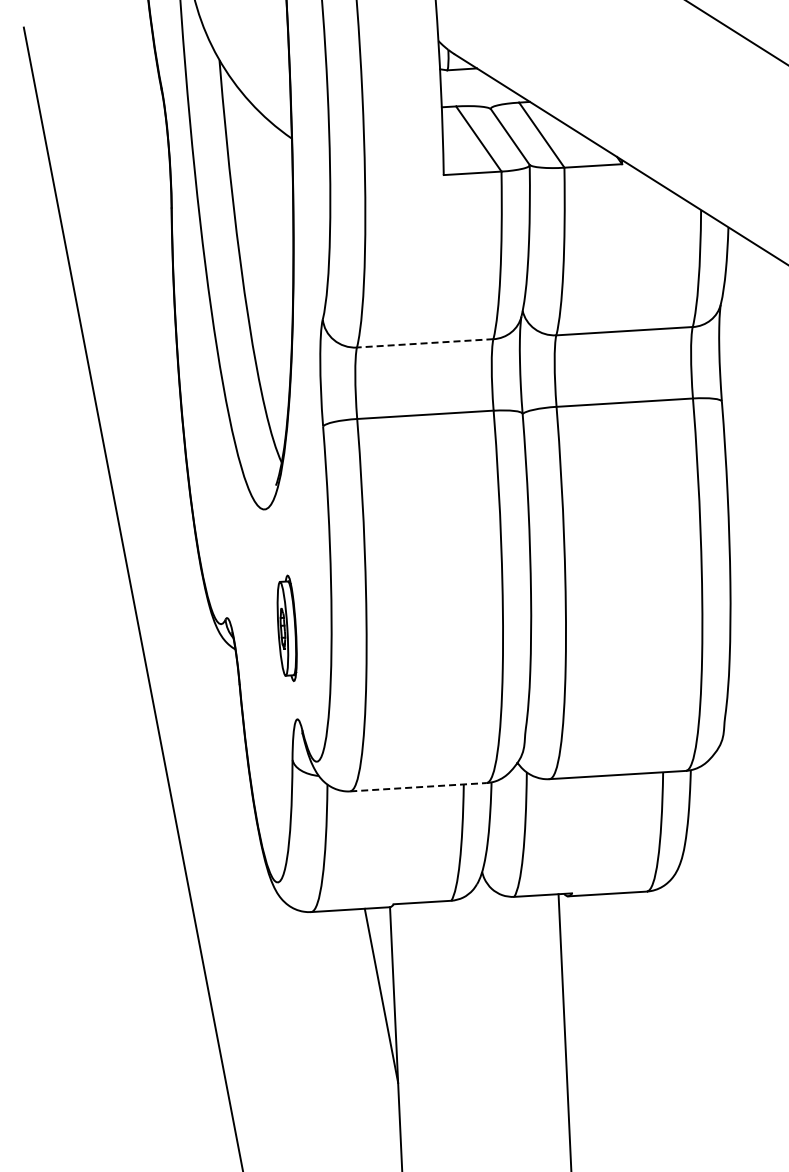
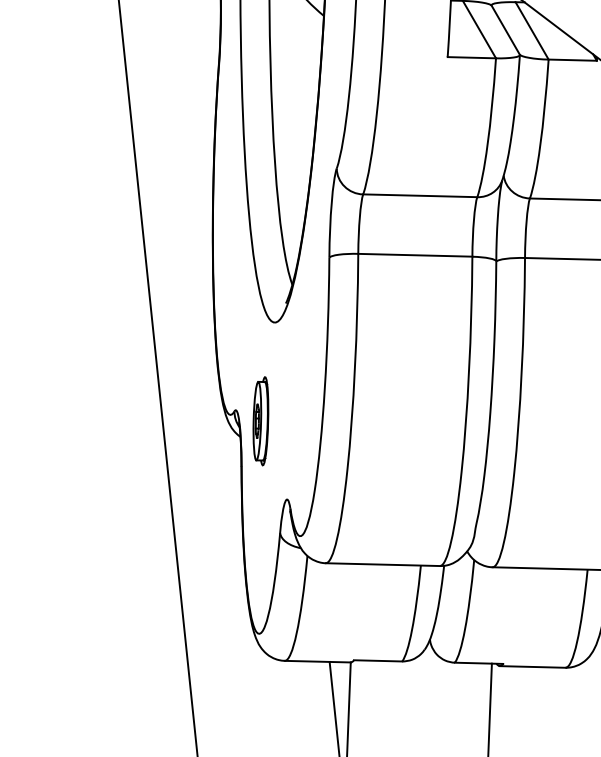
line: (424, 343) -> (419, 195), dashed -> solid
part: (286, 627) -> (260, 420), moved
line: (418, 787) -> (382, 564), dashed -> solid

